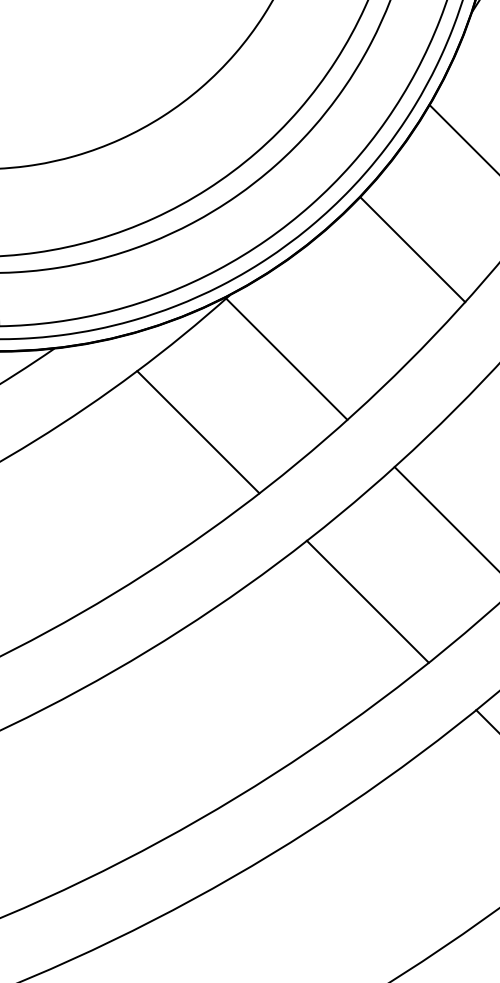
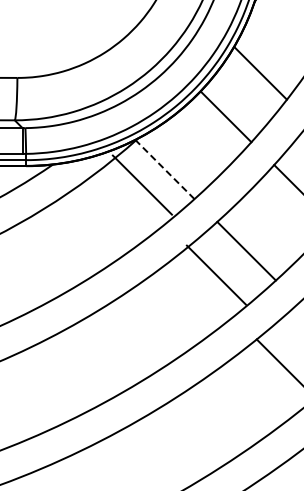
line: (285, 358) -> (164, 169), solid -> dashed
line: (196, 430) -> (141, 184), moved
line: (366, 600) -> (215, 274), moved

